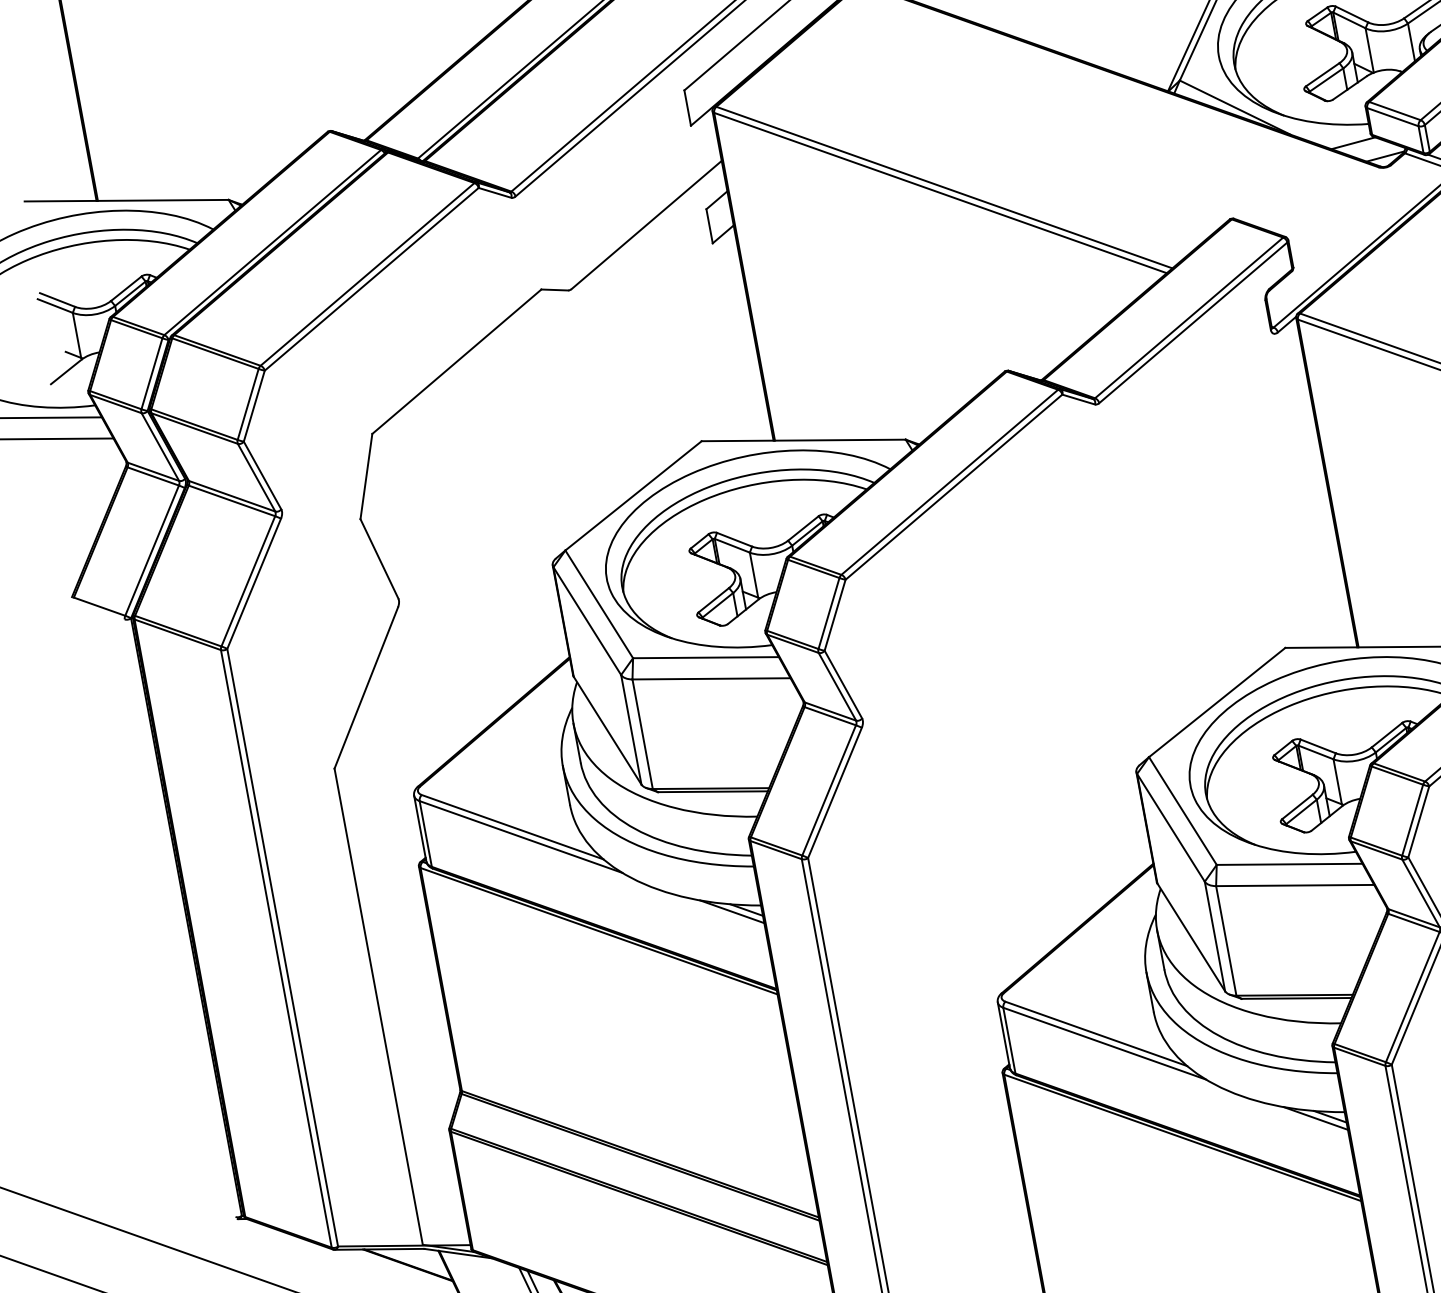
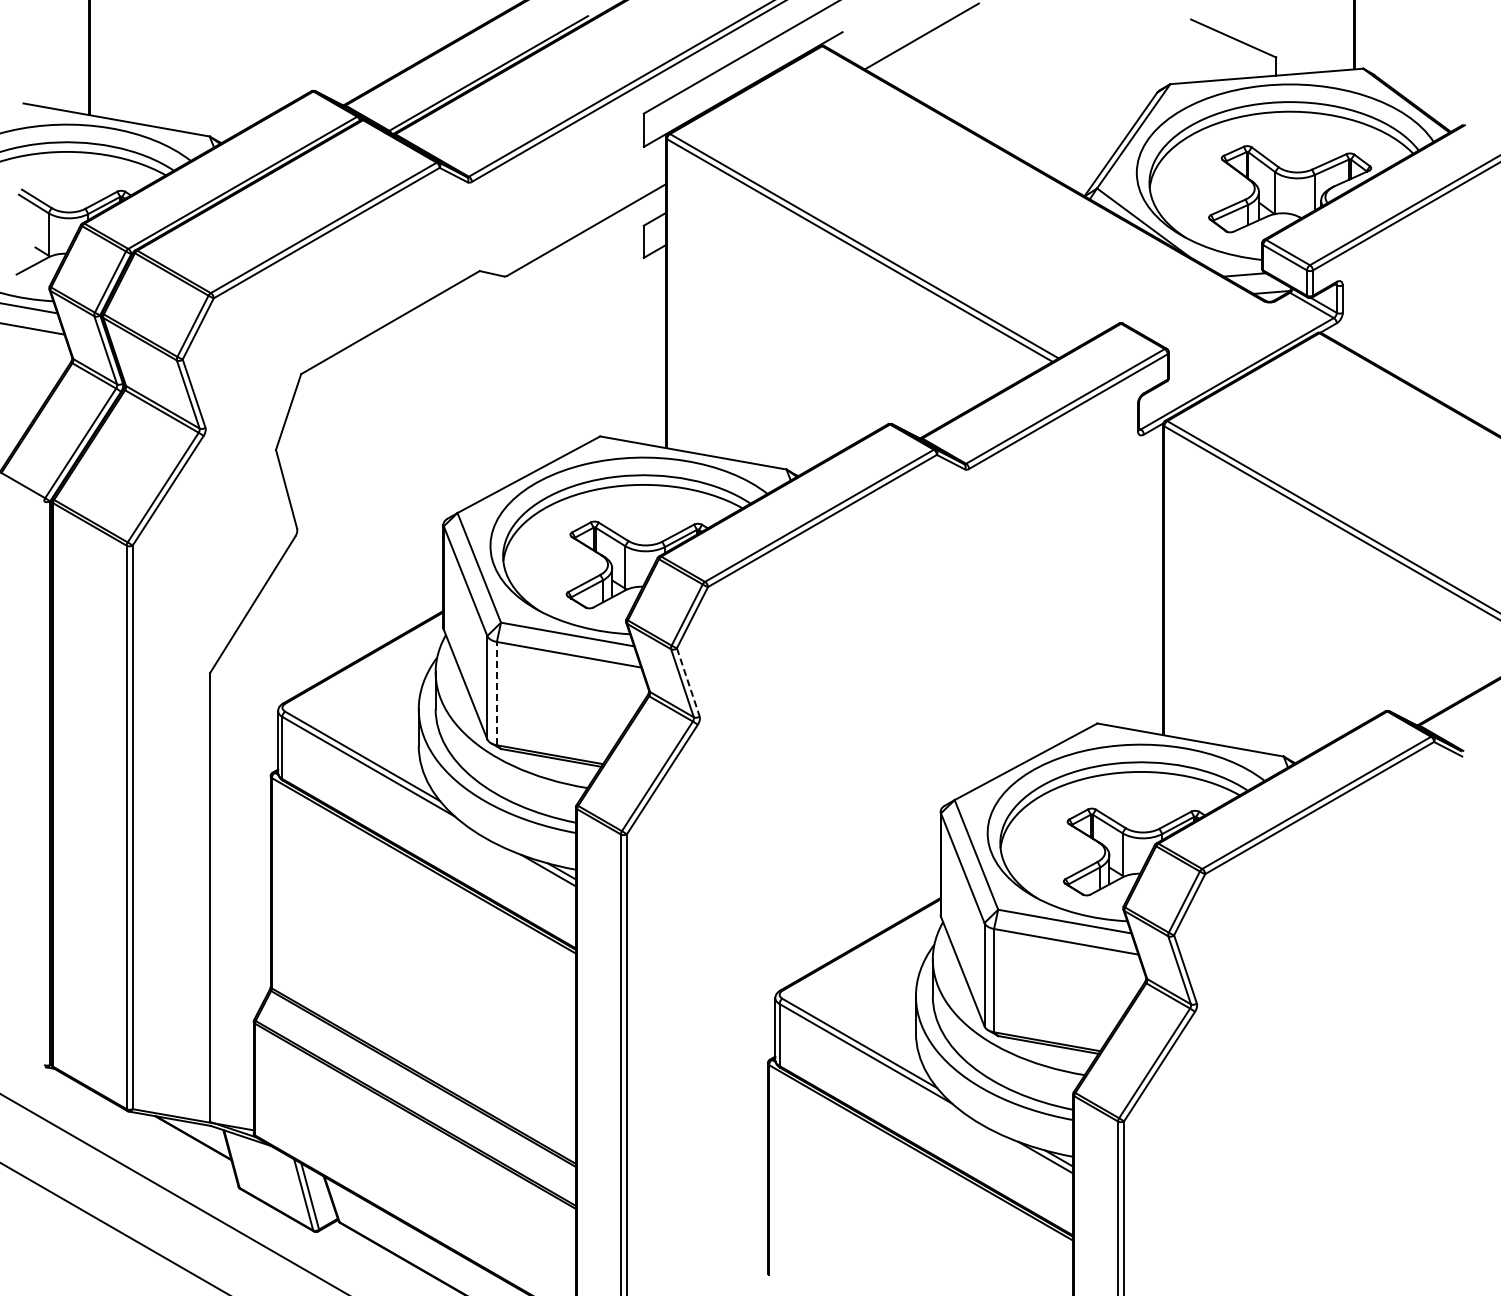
line: (843, 684) -> (688, 682), solid -> dashed
line: (642, 734) -> (496, 693), solid -> dashed

